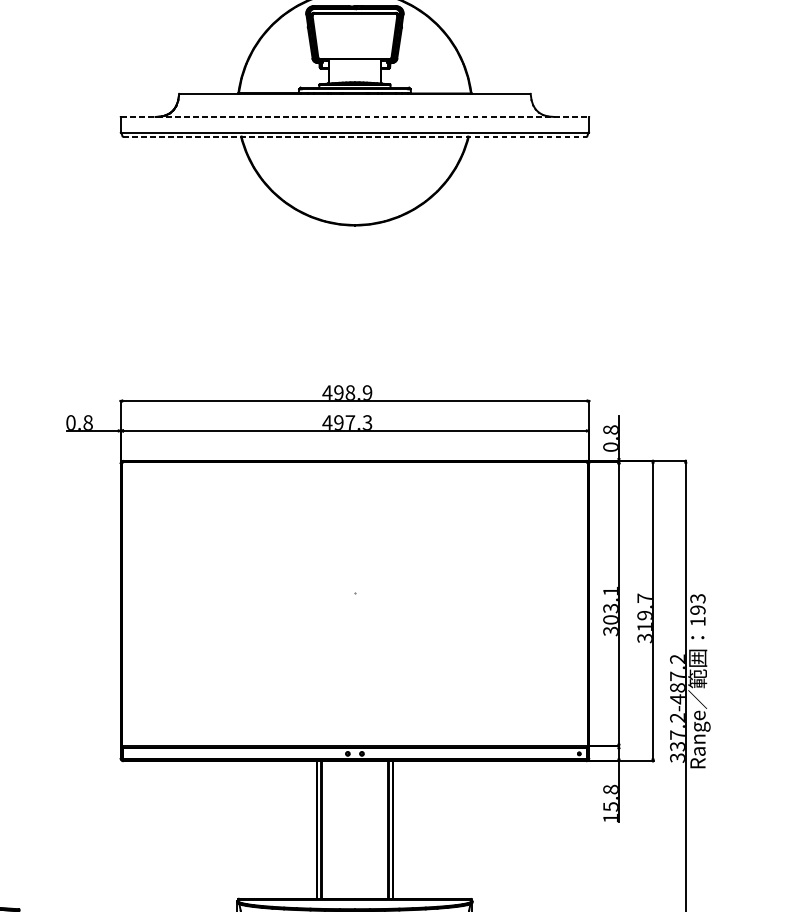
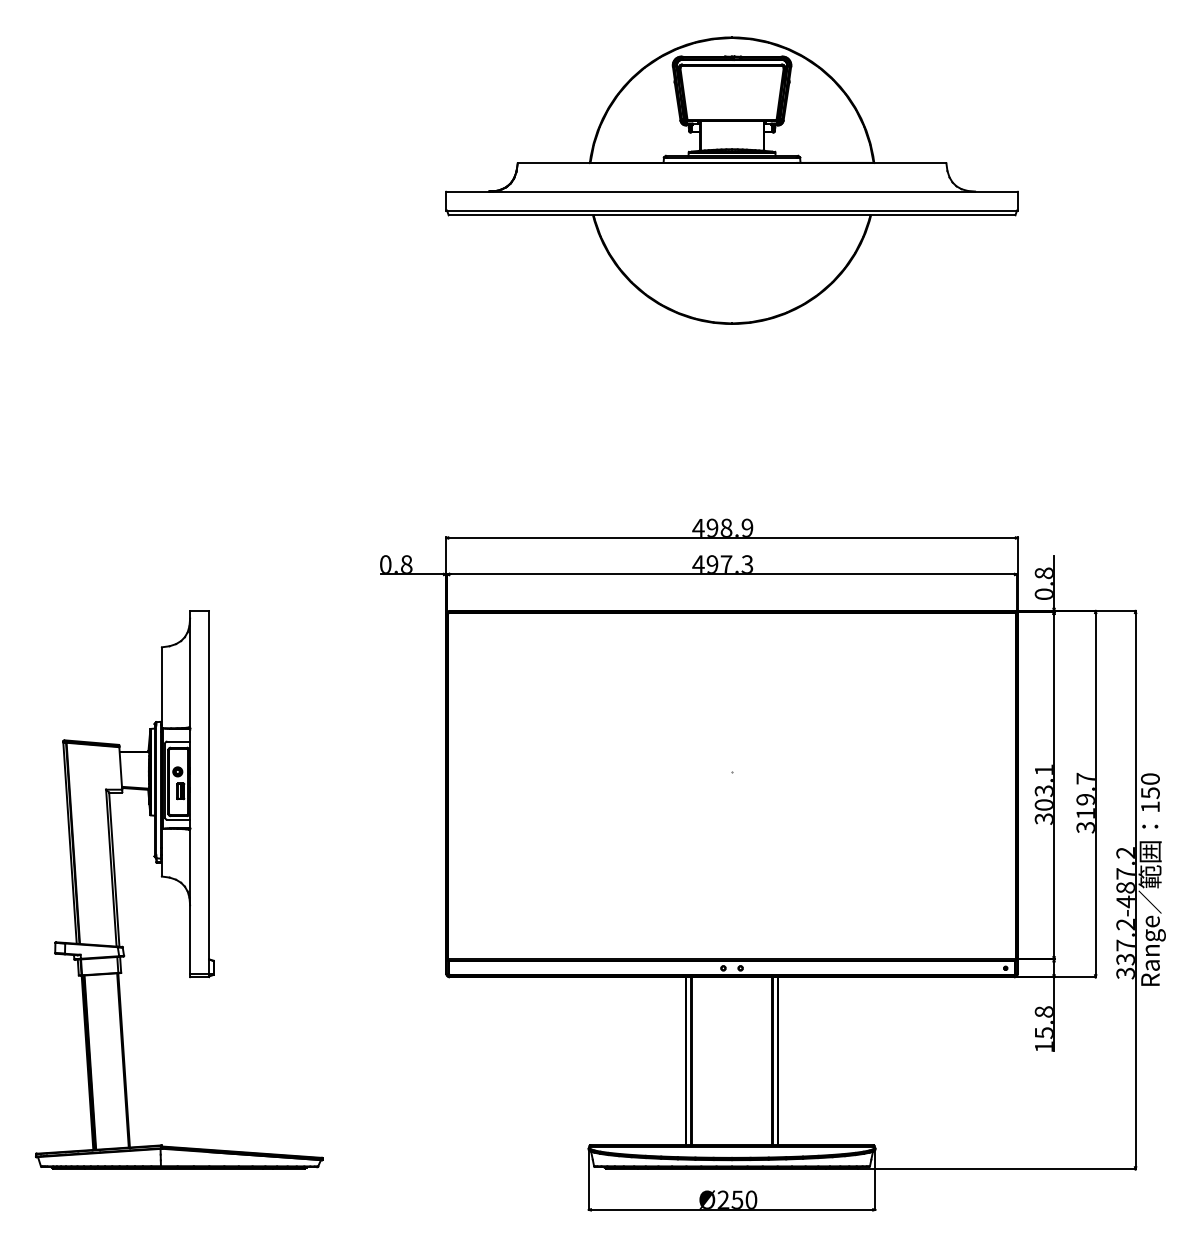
line: (355, 116) -> (732, 191), dashed -> solid
line: (355, 136) -> (732, 215), dashed -> solid
text: (698, 604) -> (1150, 786), 193 -> 150

